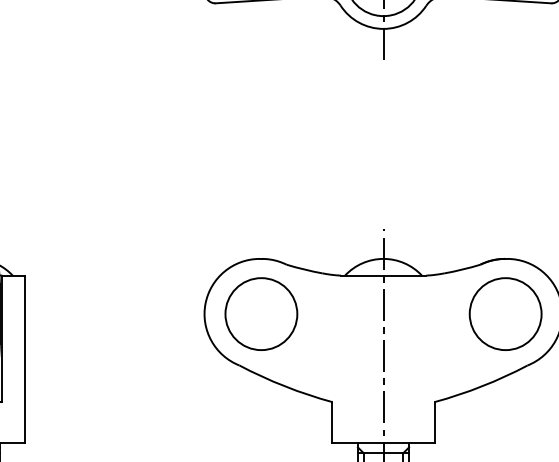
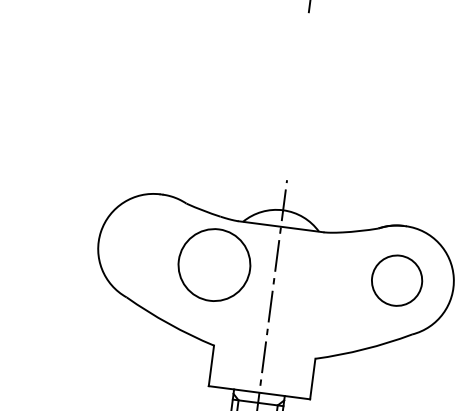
part: (261, 313) -> (214, 264), moved
part: (505, 313) -> (397, 280), size x0.7

